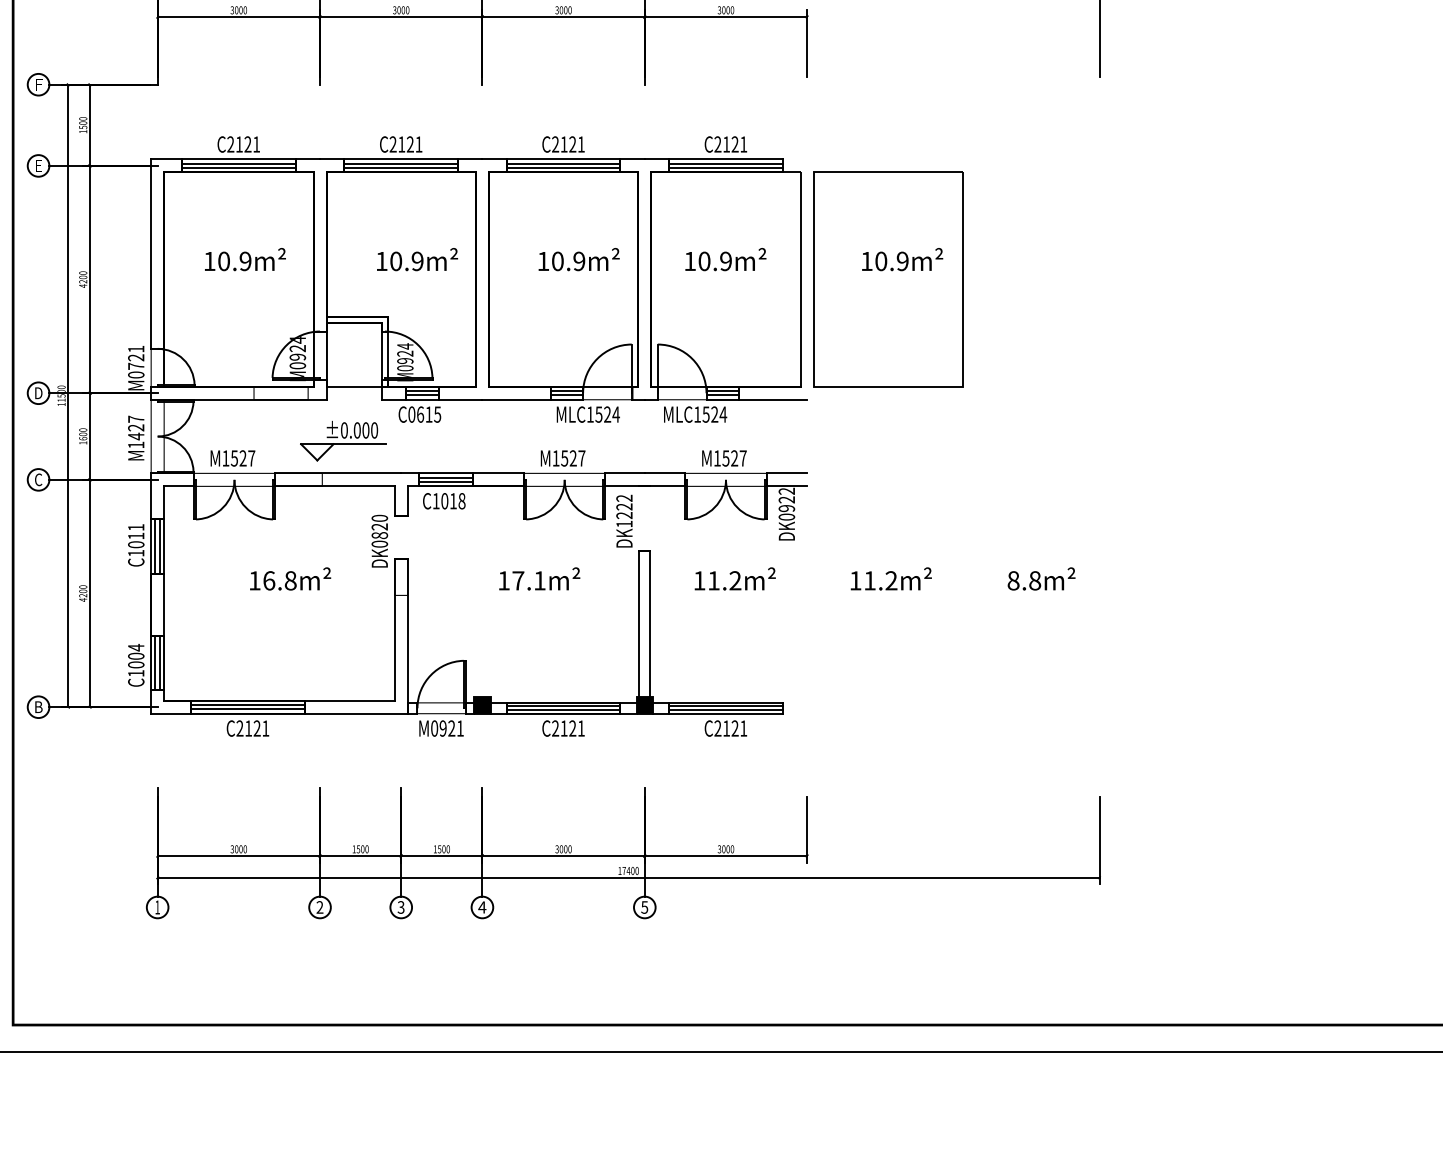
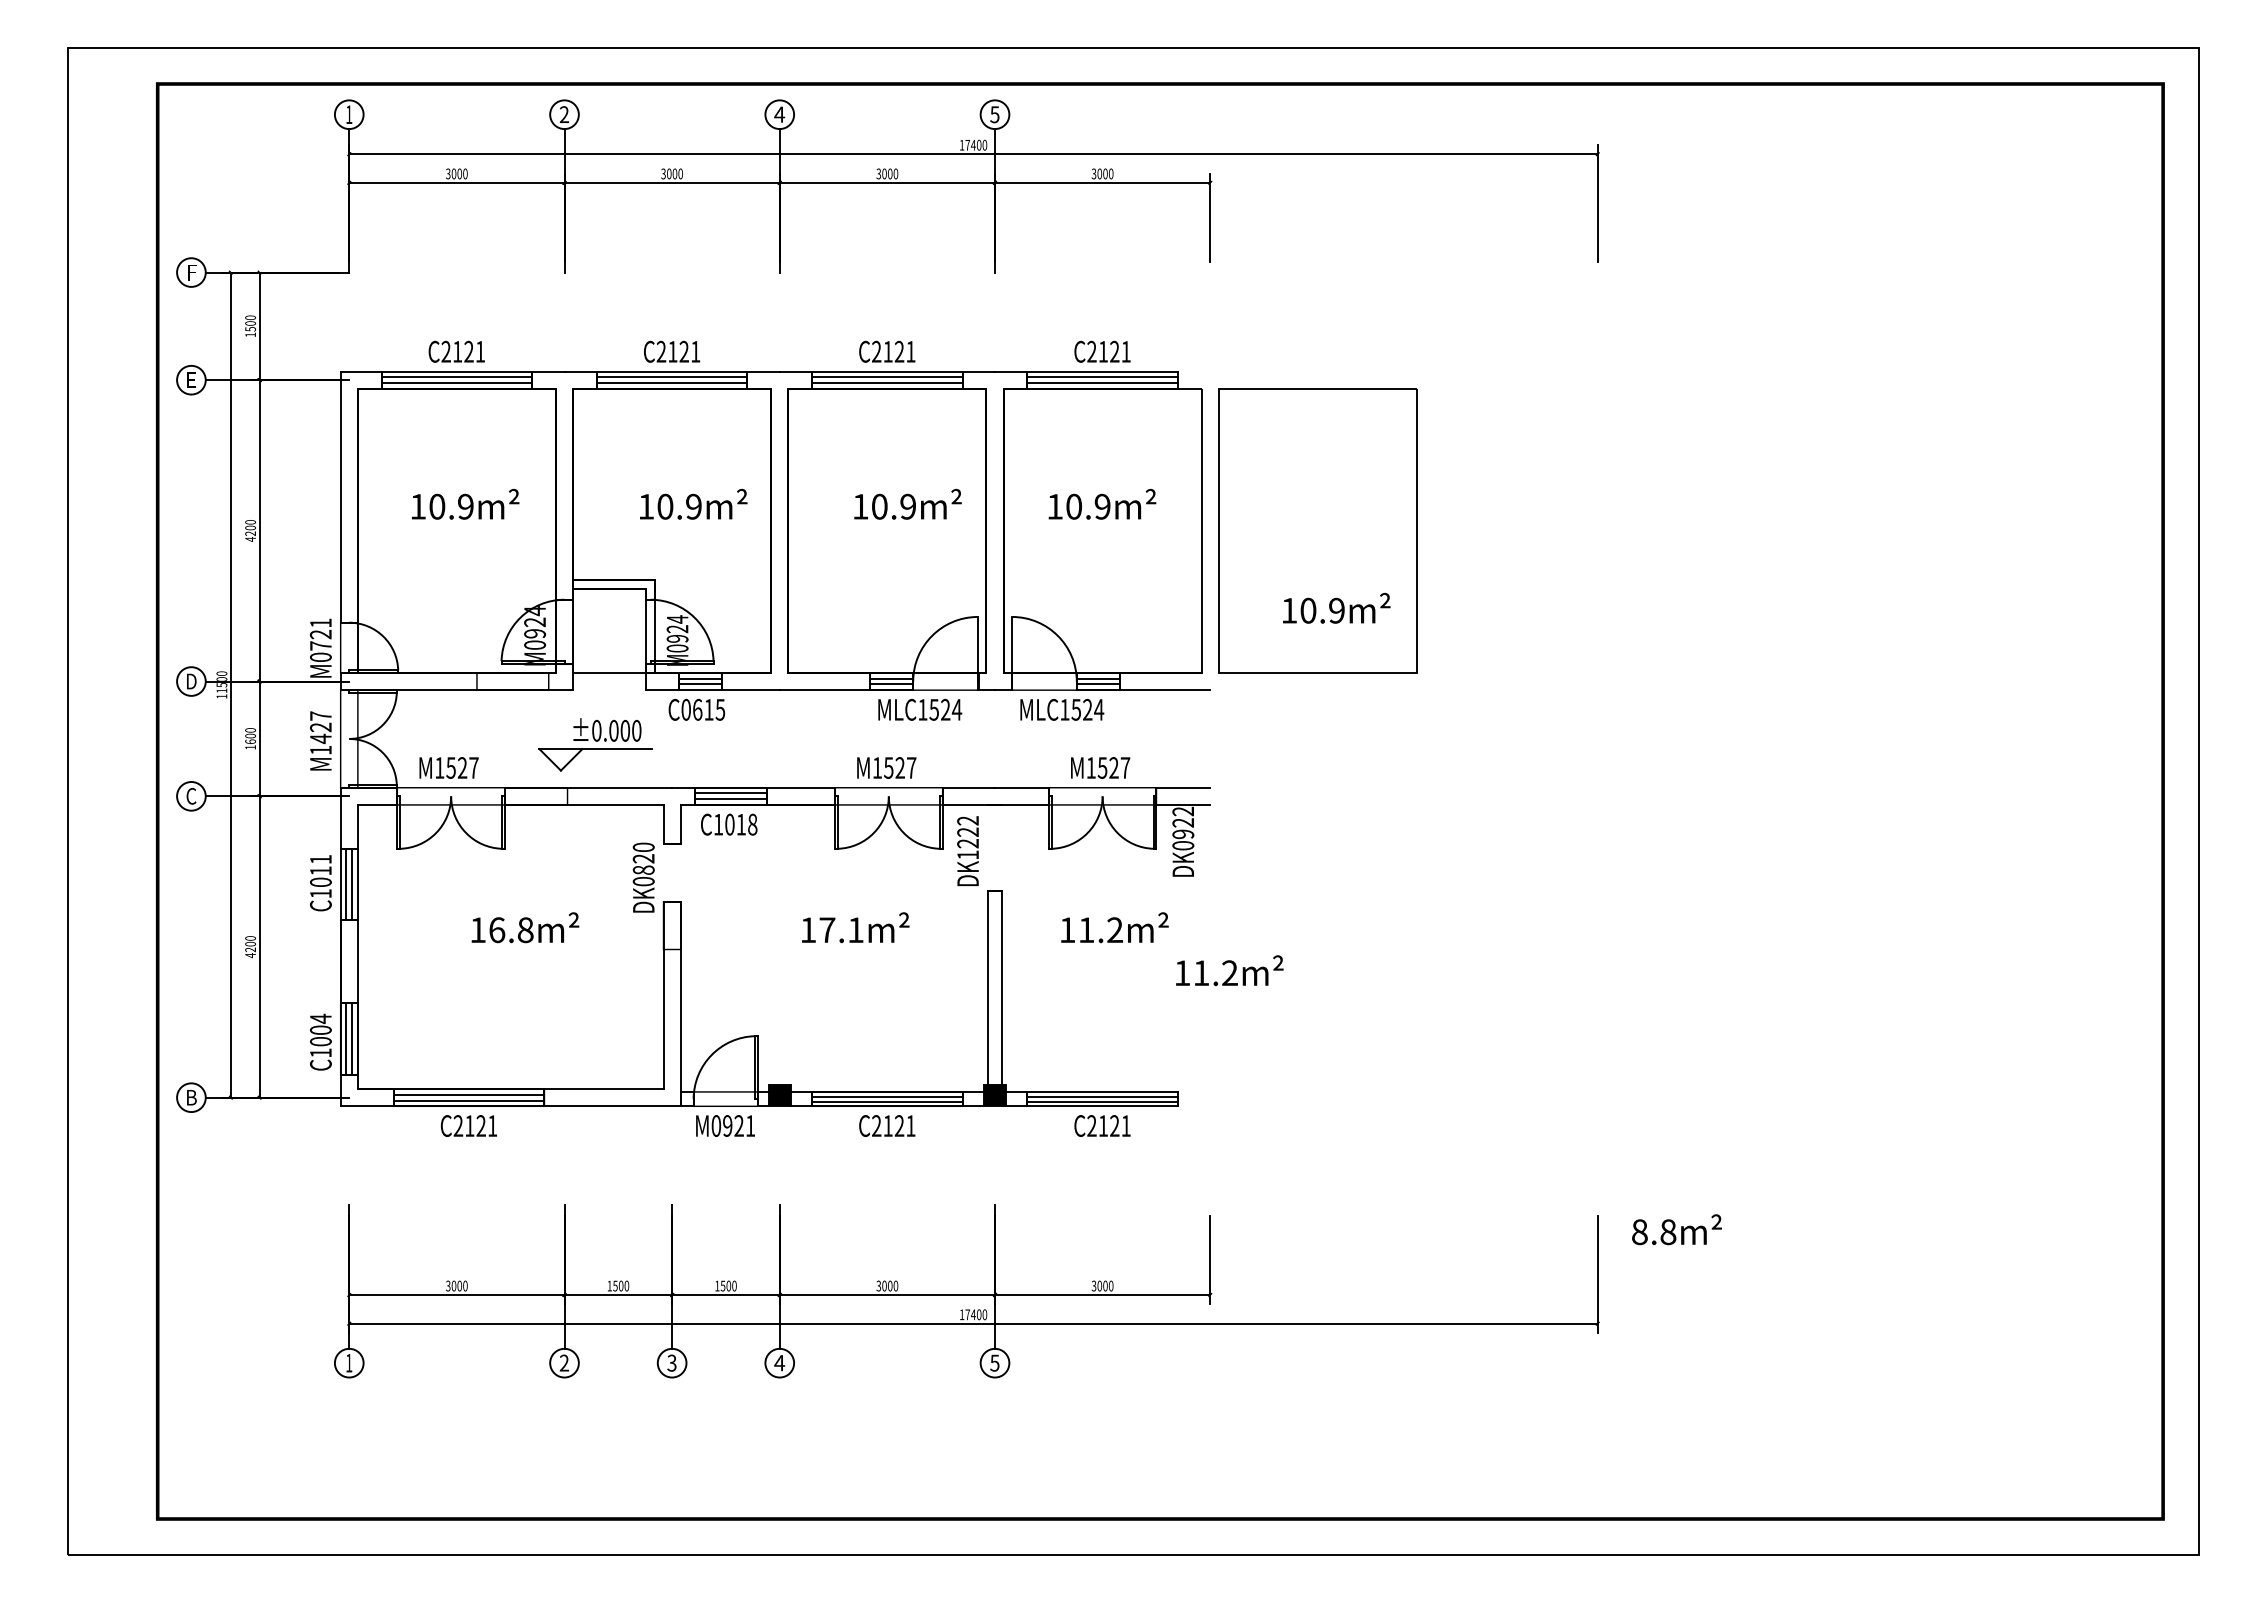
text: (902, 258) -> (1336, 607), moved
text: (891, 578) -> (1229, 970), moved
text: (1041, 578) -> (1676, 1229), moved

